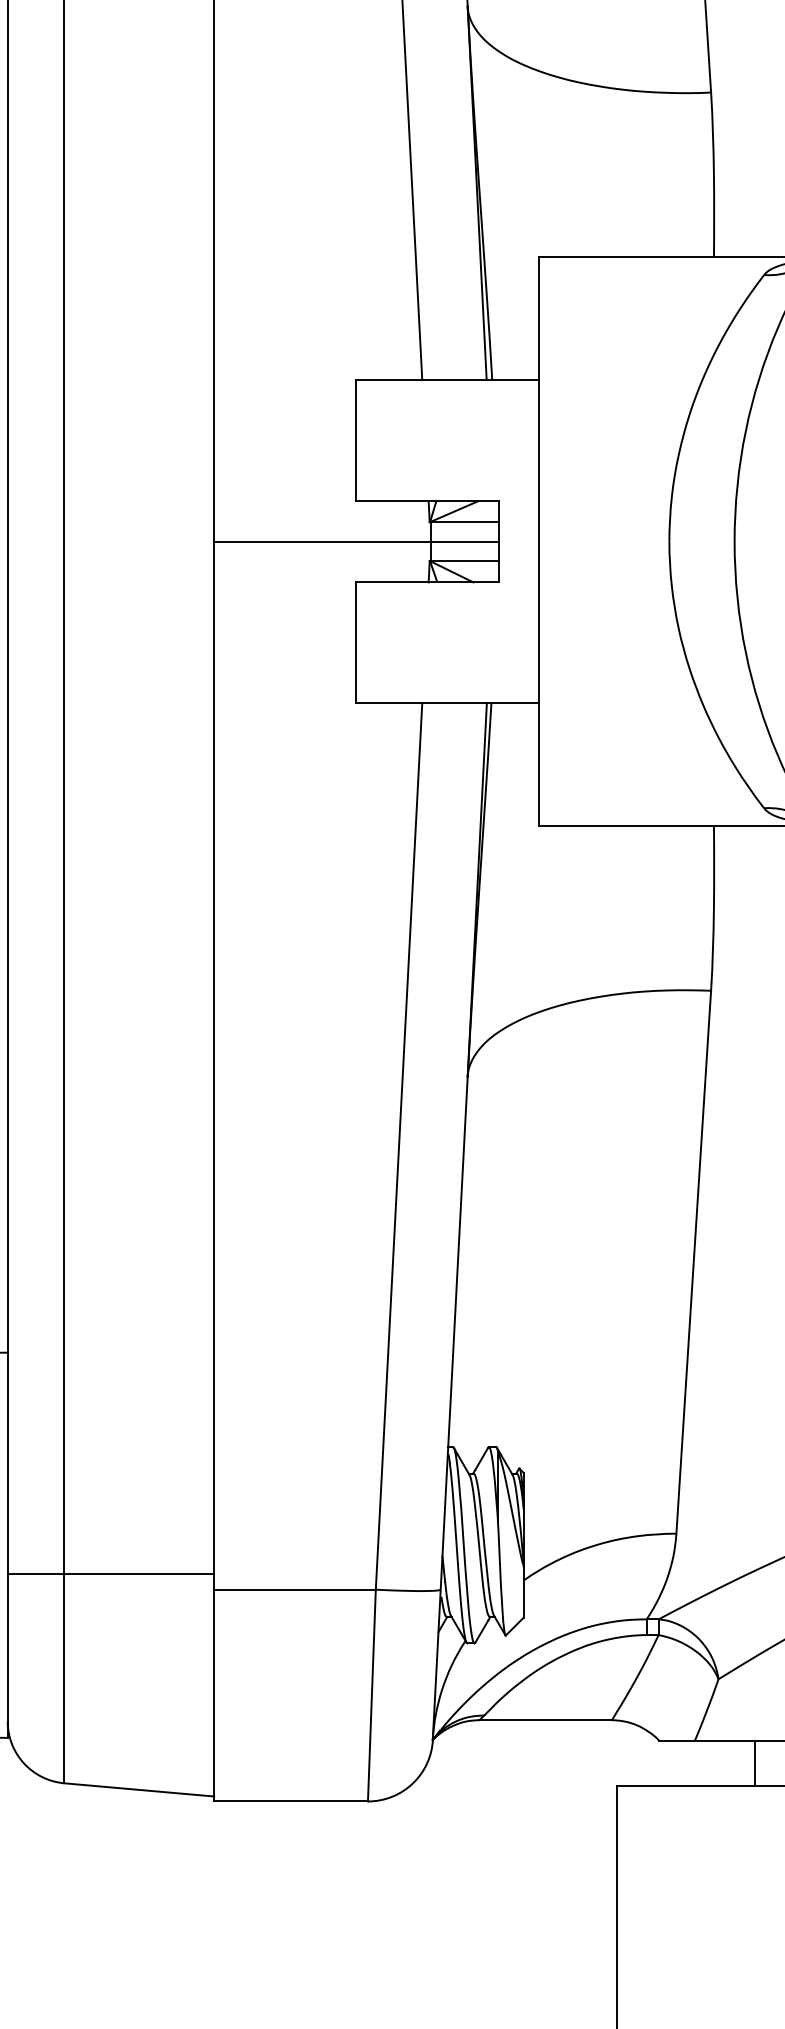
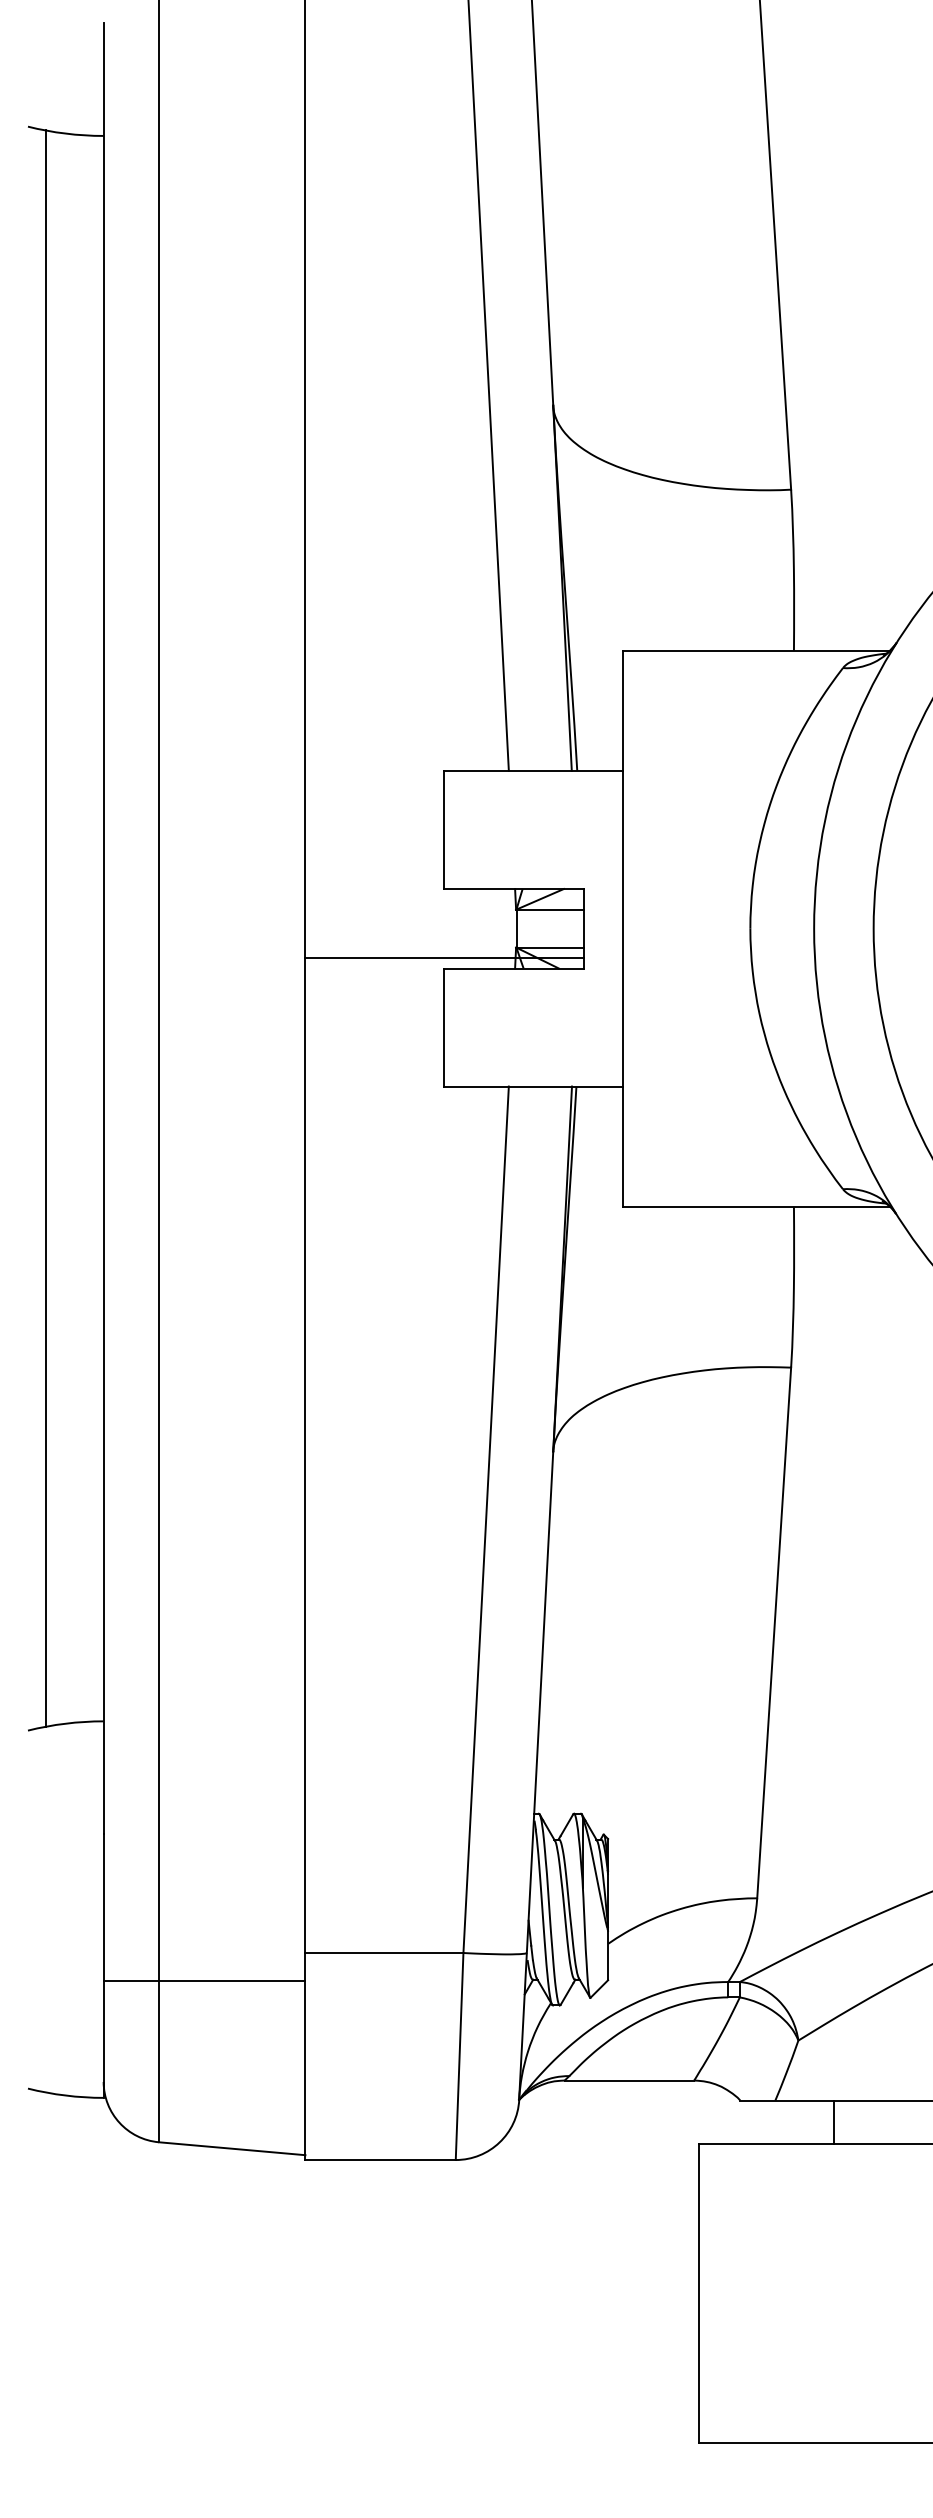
line: (356, 541) -> (444, 957), moved
line: (110, 1573) -> (204, 1980), moved

